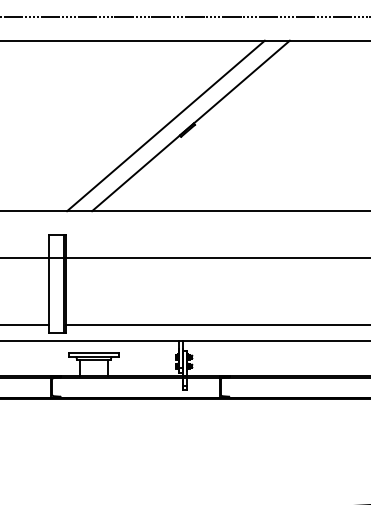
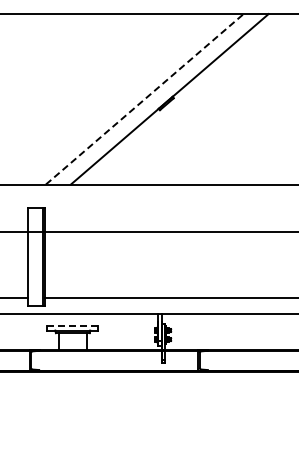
line: (165, 125) -> (144, 98), solid -> dashed
line: (94, 352) -> (73, 325), solid -> dashed

